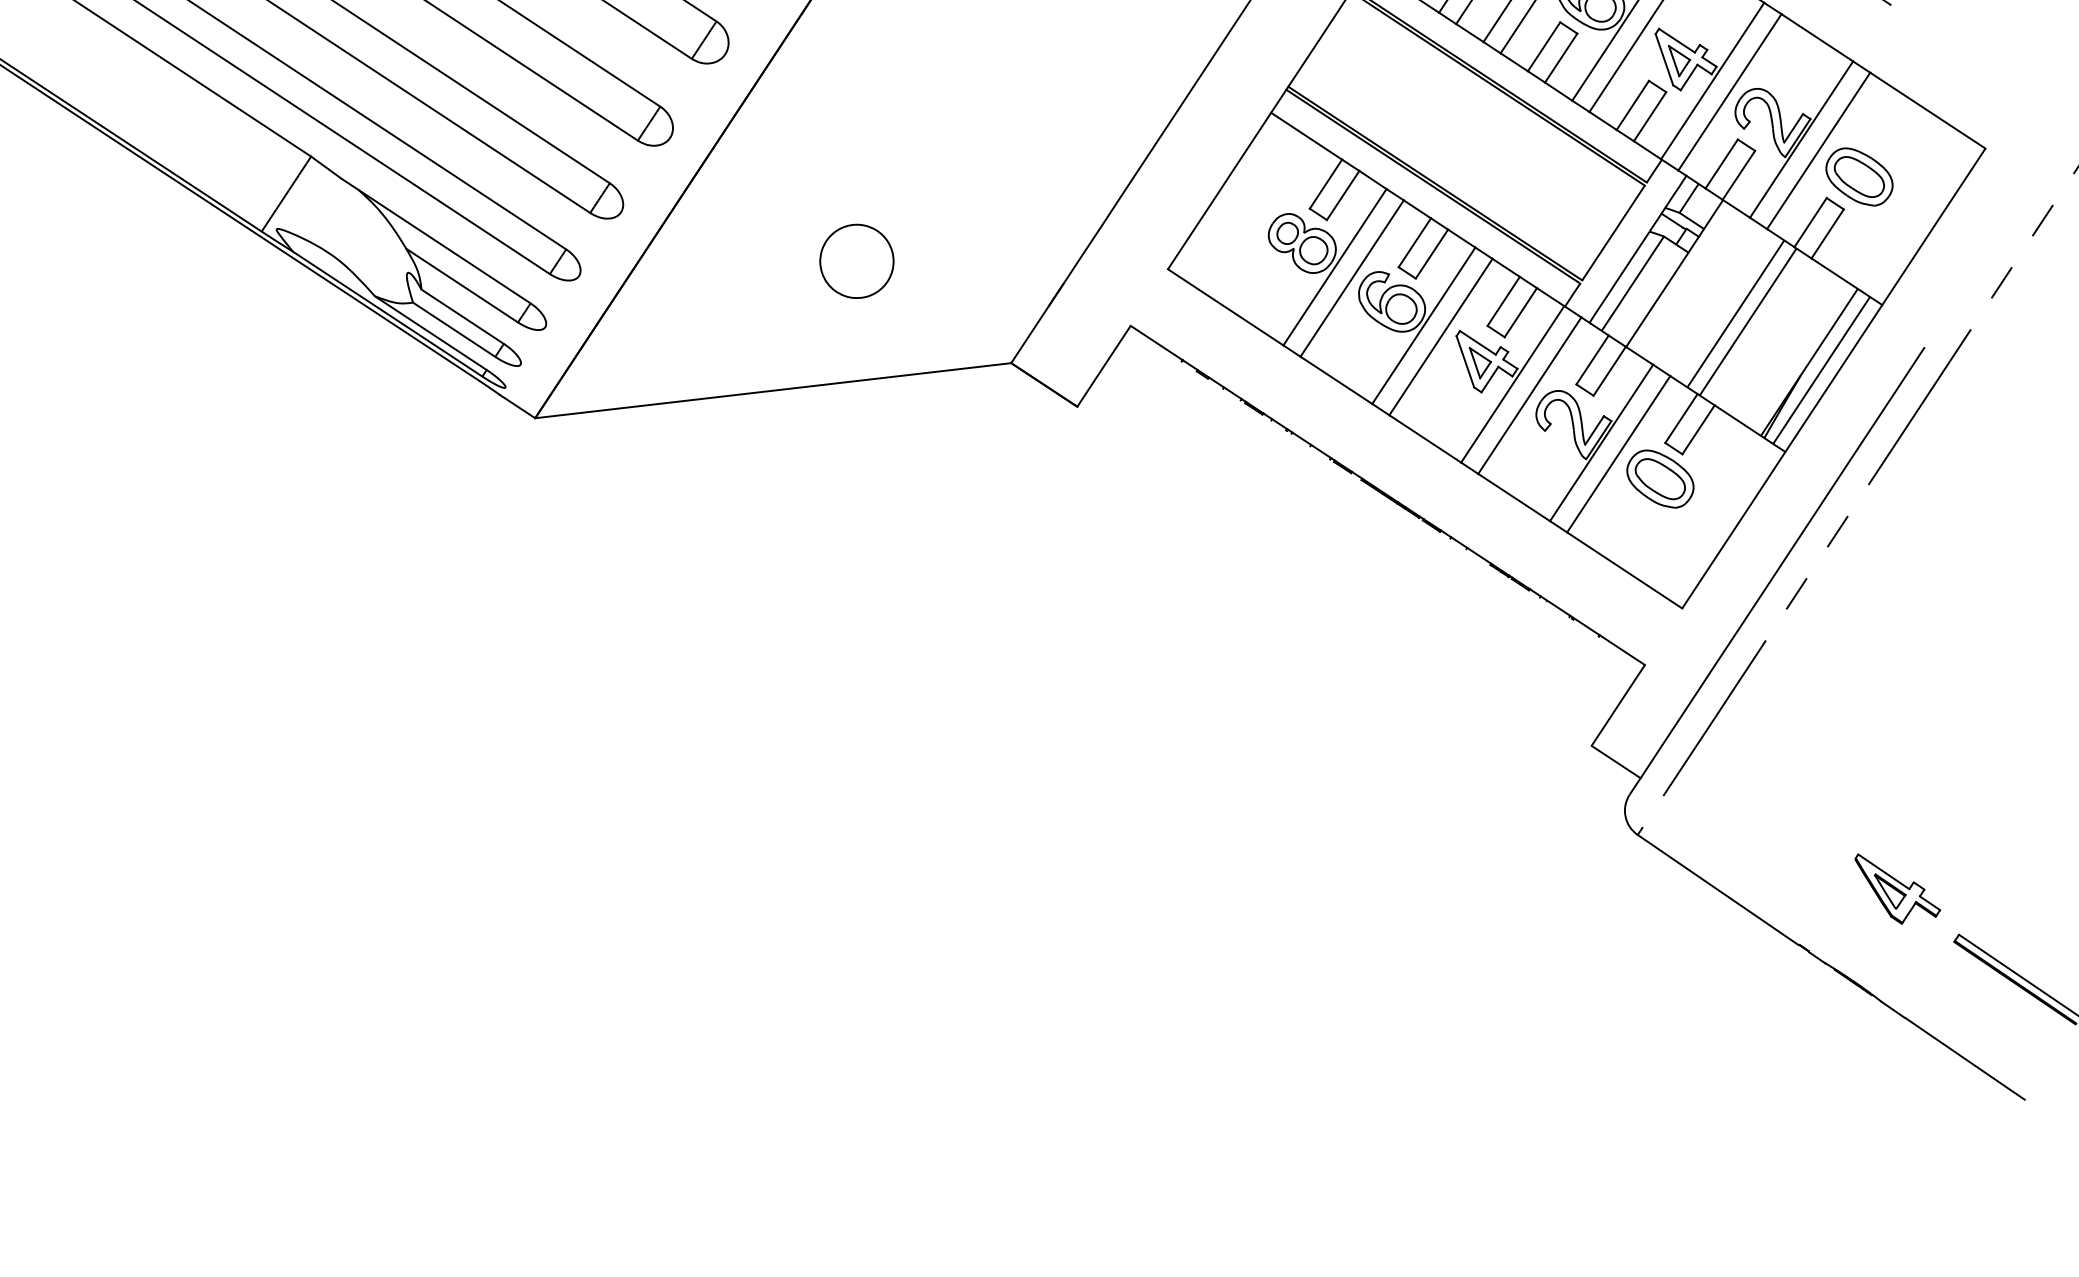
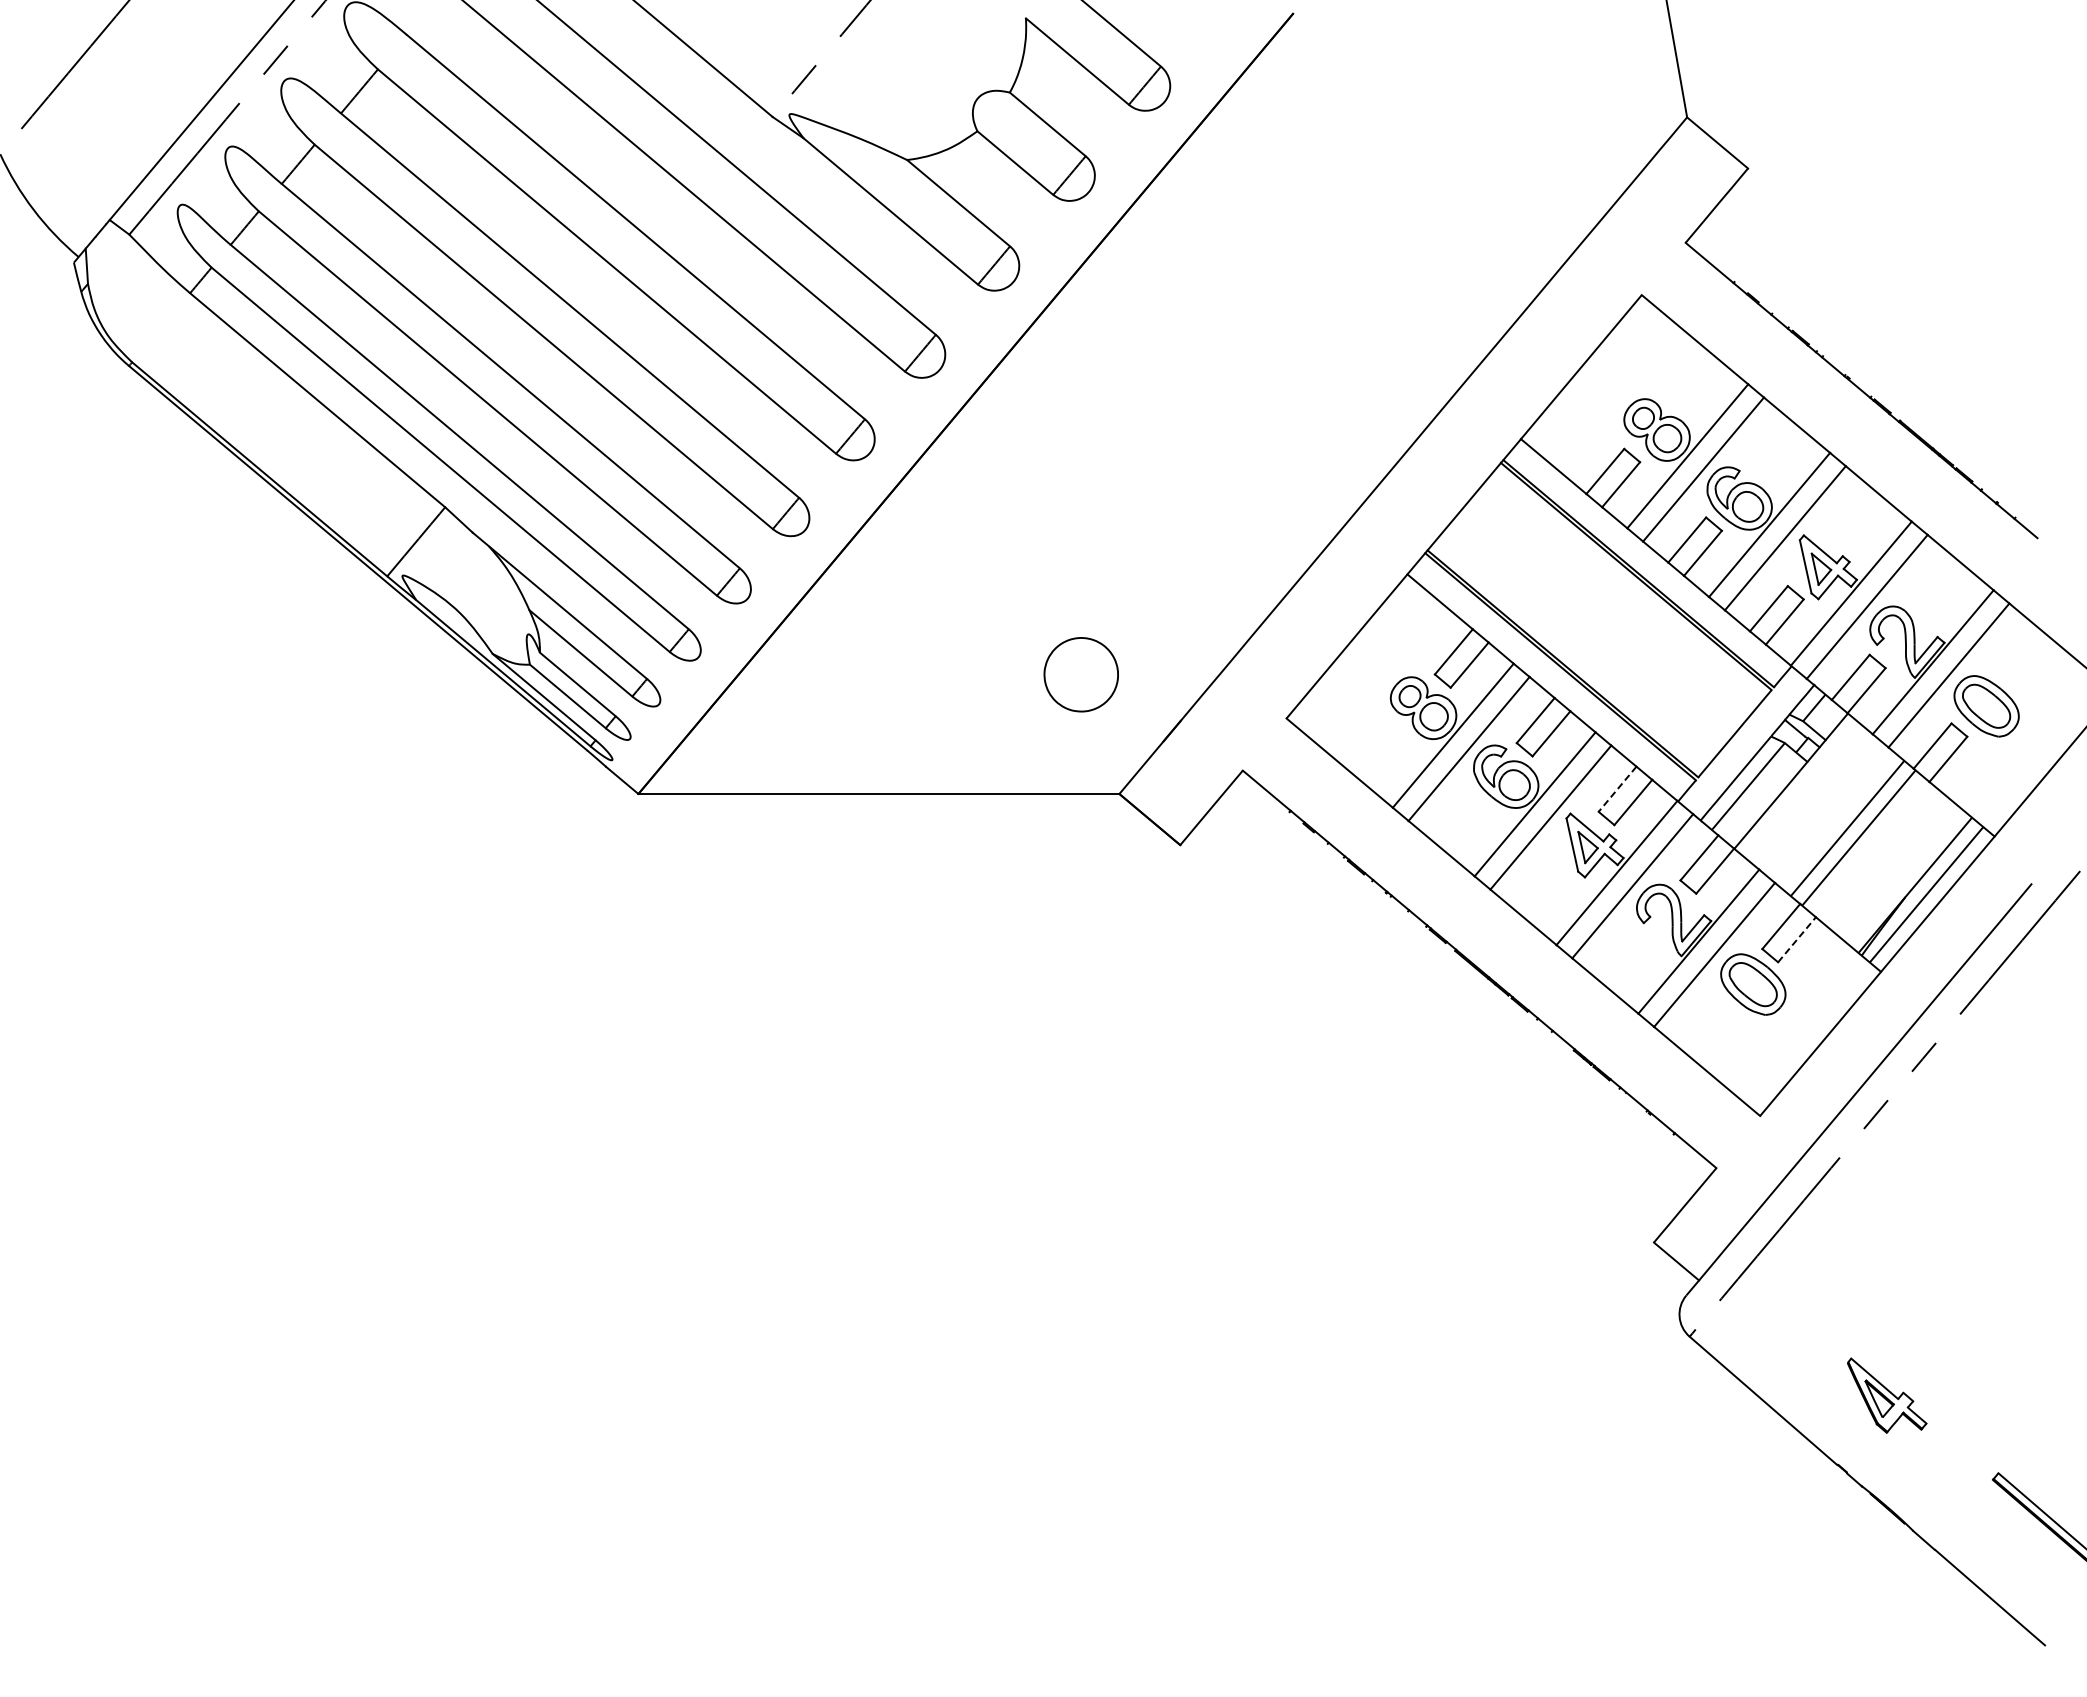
part: (856, 261) -> (1080, 674), moved
line: (1503, 301) -> (1617, 789), solid -> dashed
line: (1698, 429) -> (1797, 939), solid -> dashed
part: (1898, 886) -> (1887, 1395), moved

